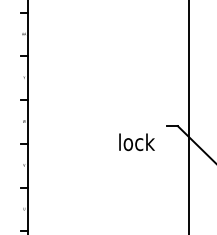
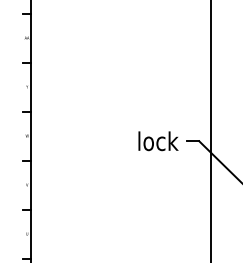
text: (137, 142) -> (158, 141), moved

